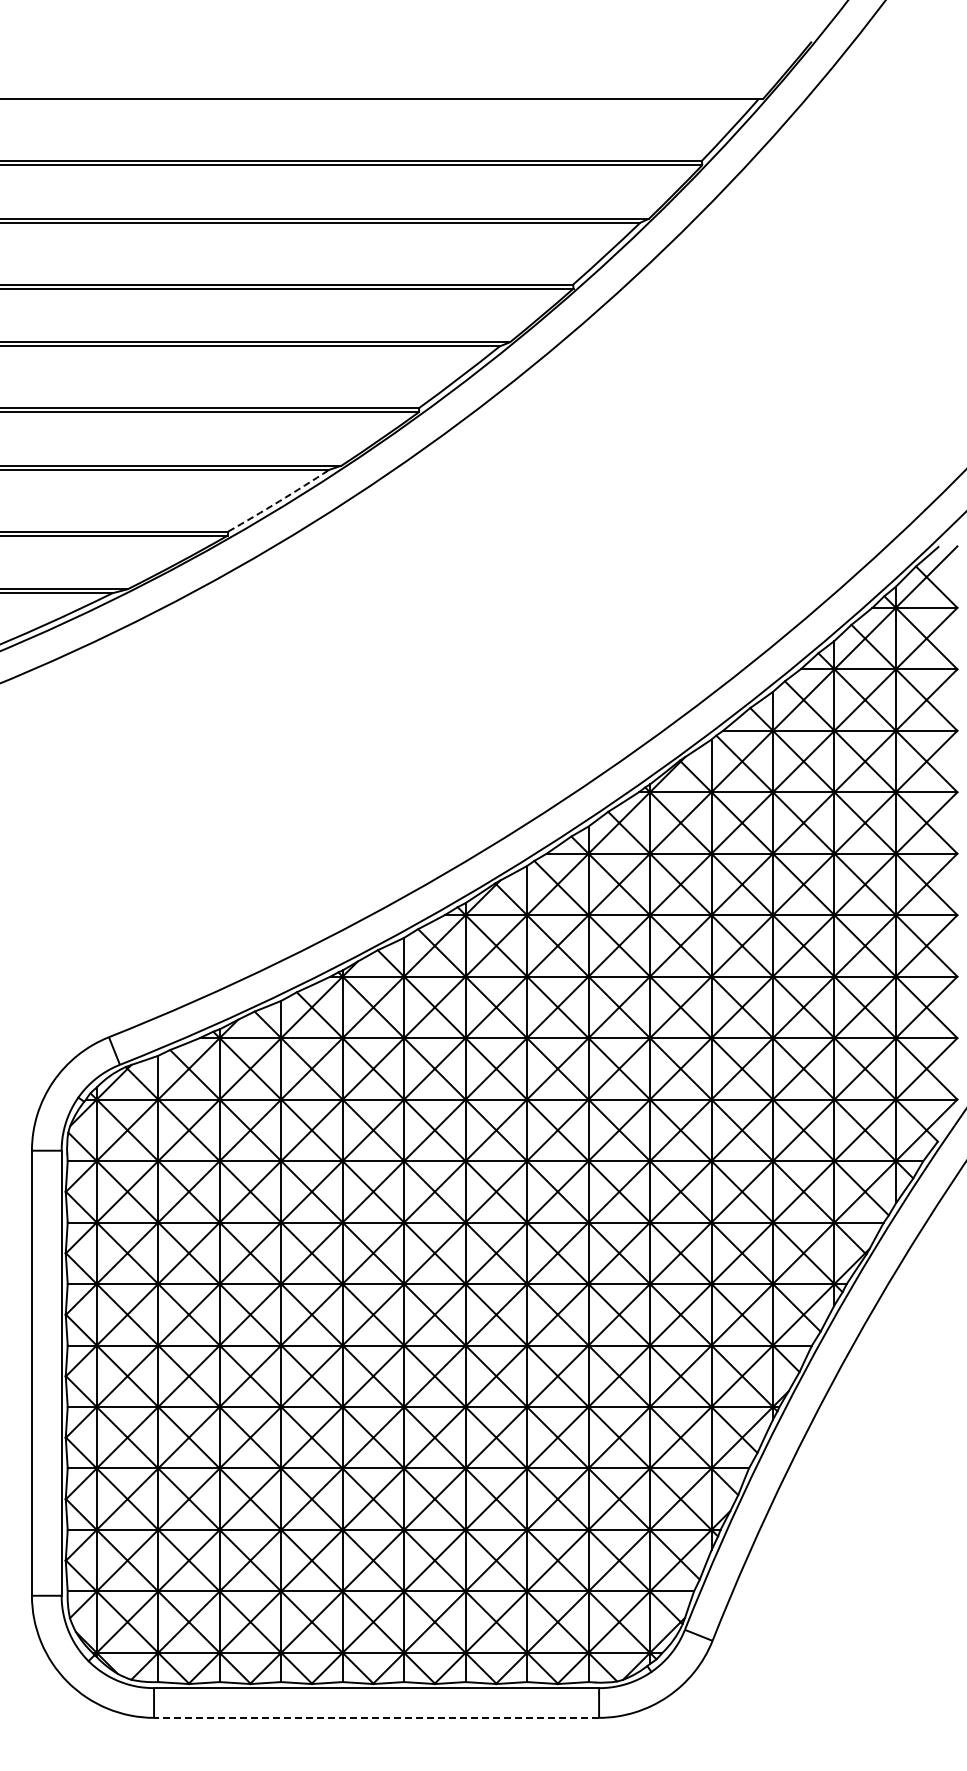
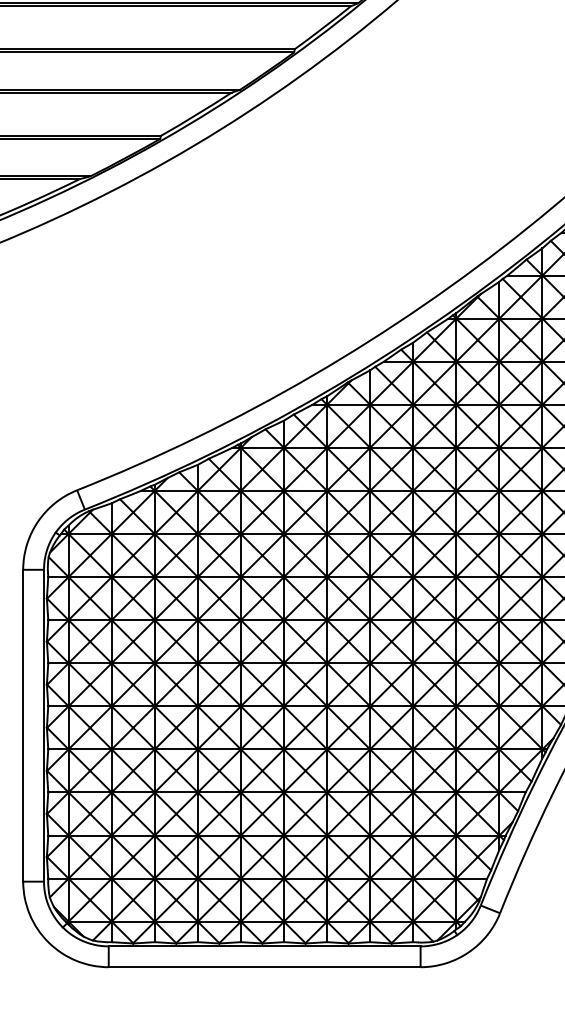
arc: (279, 501) -> (196, 114), dashed -> solid
line: (376, 1717) -> (264, 966), dashed -> solid

